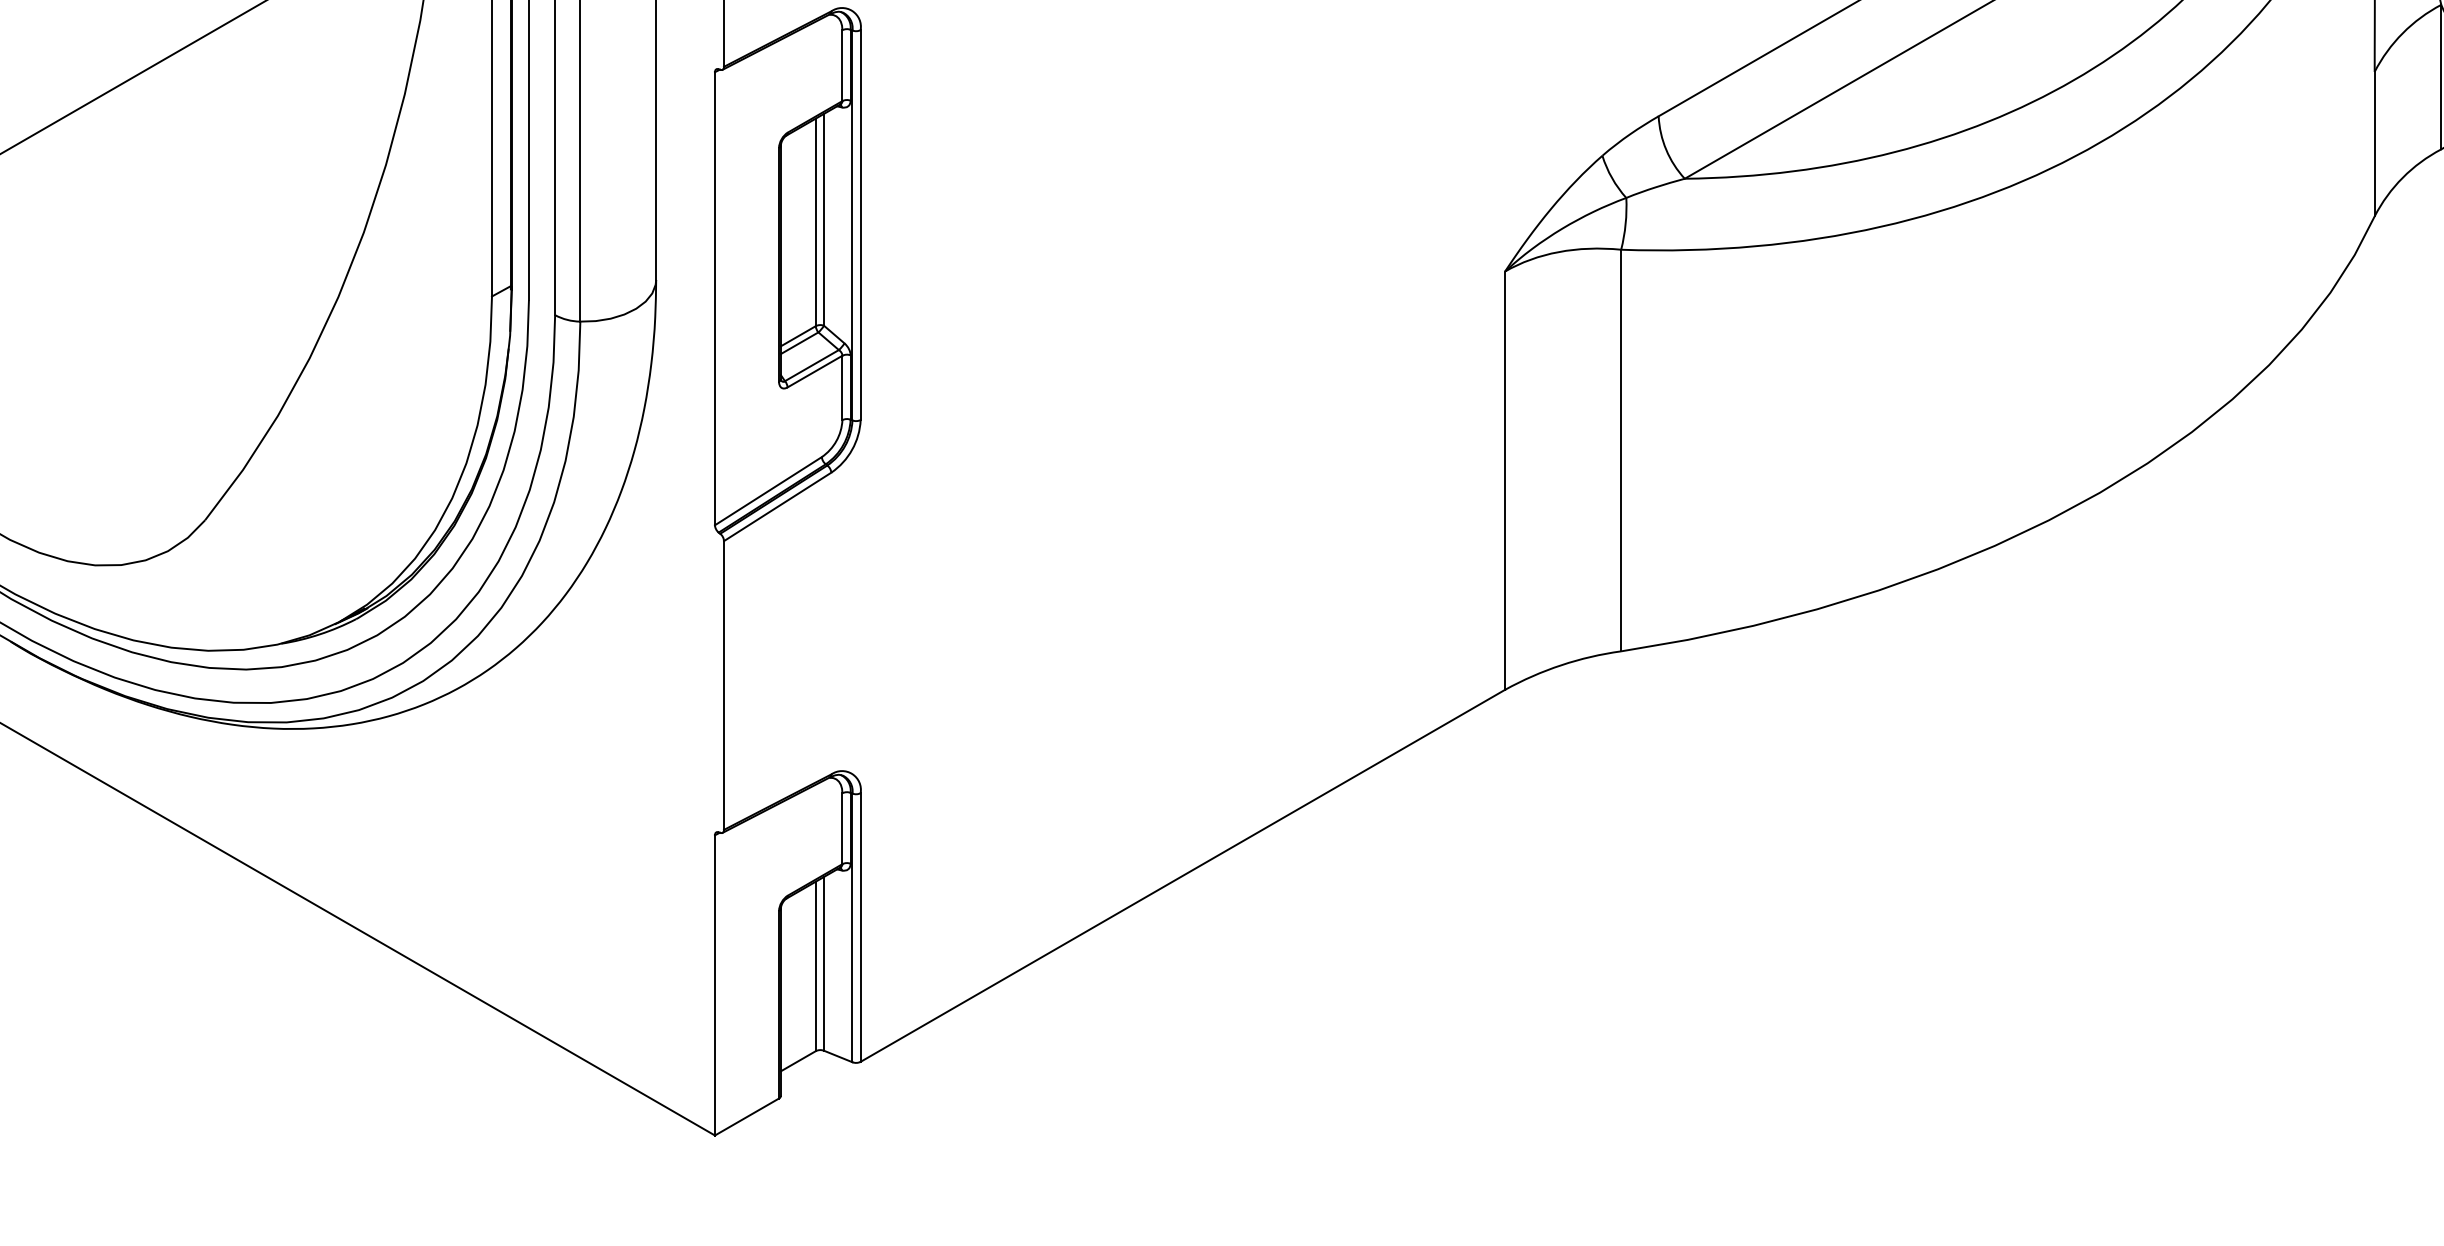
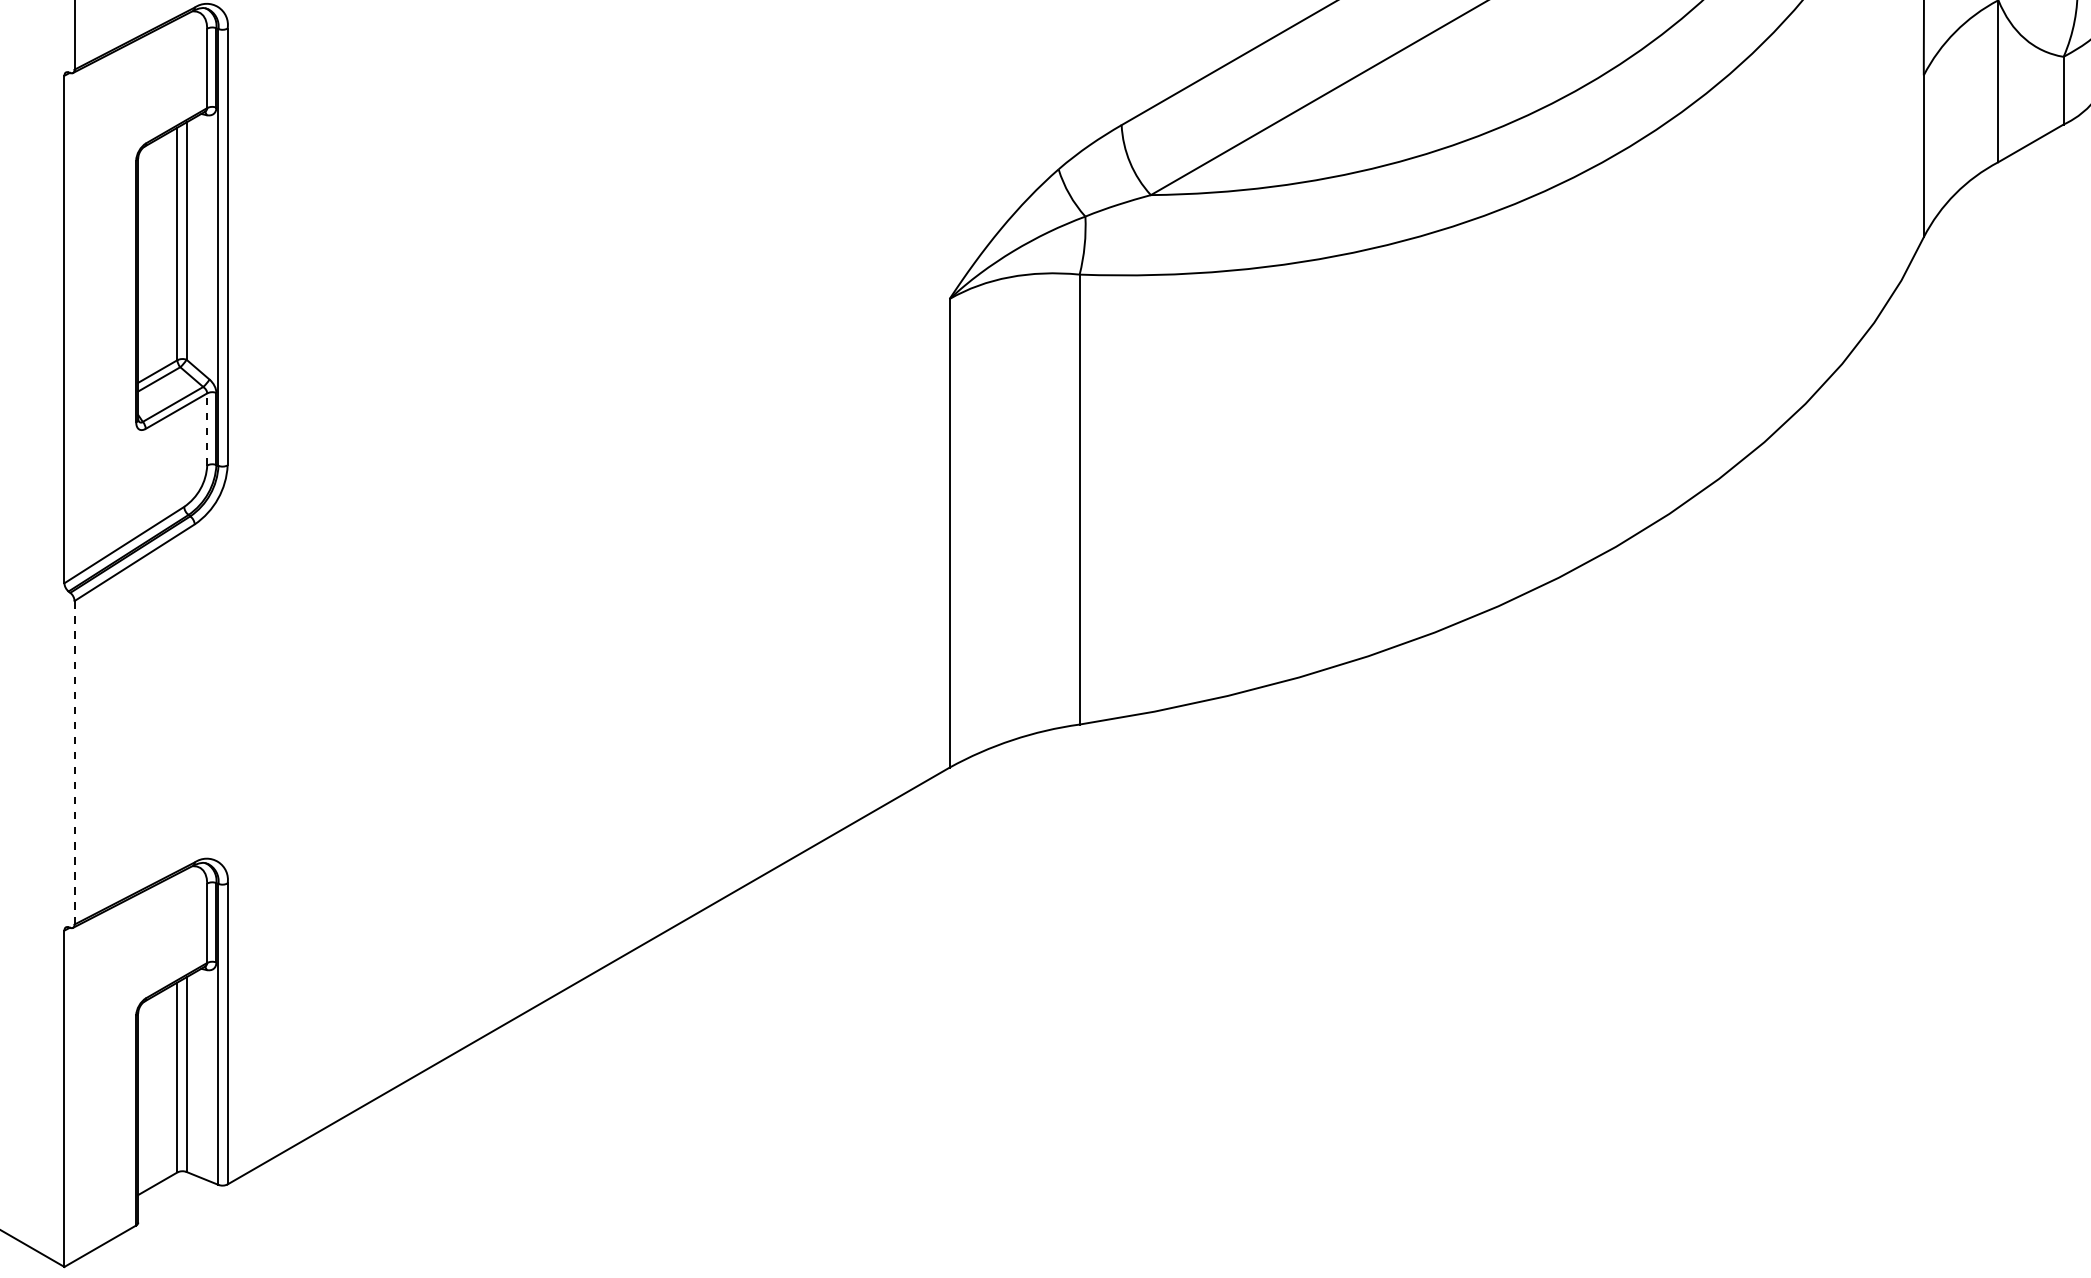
line: (842, 387) -> (207, 428), solid -> dashed
line: (724, 685) -> (75, 762), solid -> dashed

